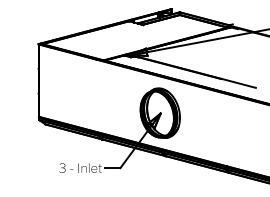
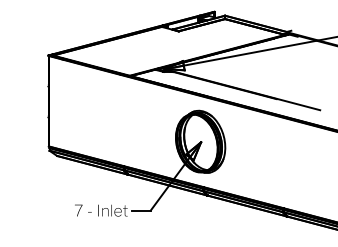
text: (62, 168) -> (78, 210), 3 -> 7

